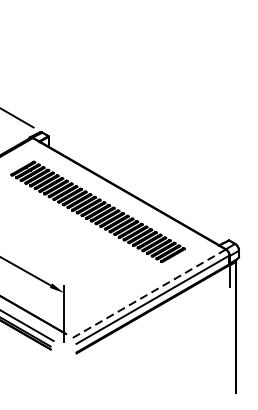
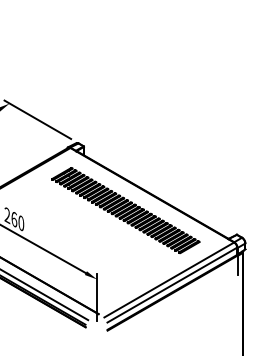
line: (149, 293) -> (169, 279), dashed -> solid

